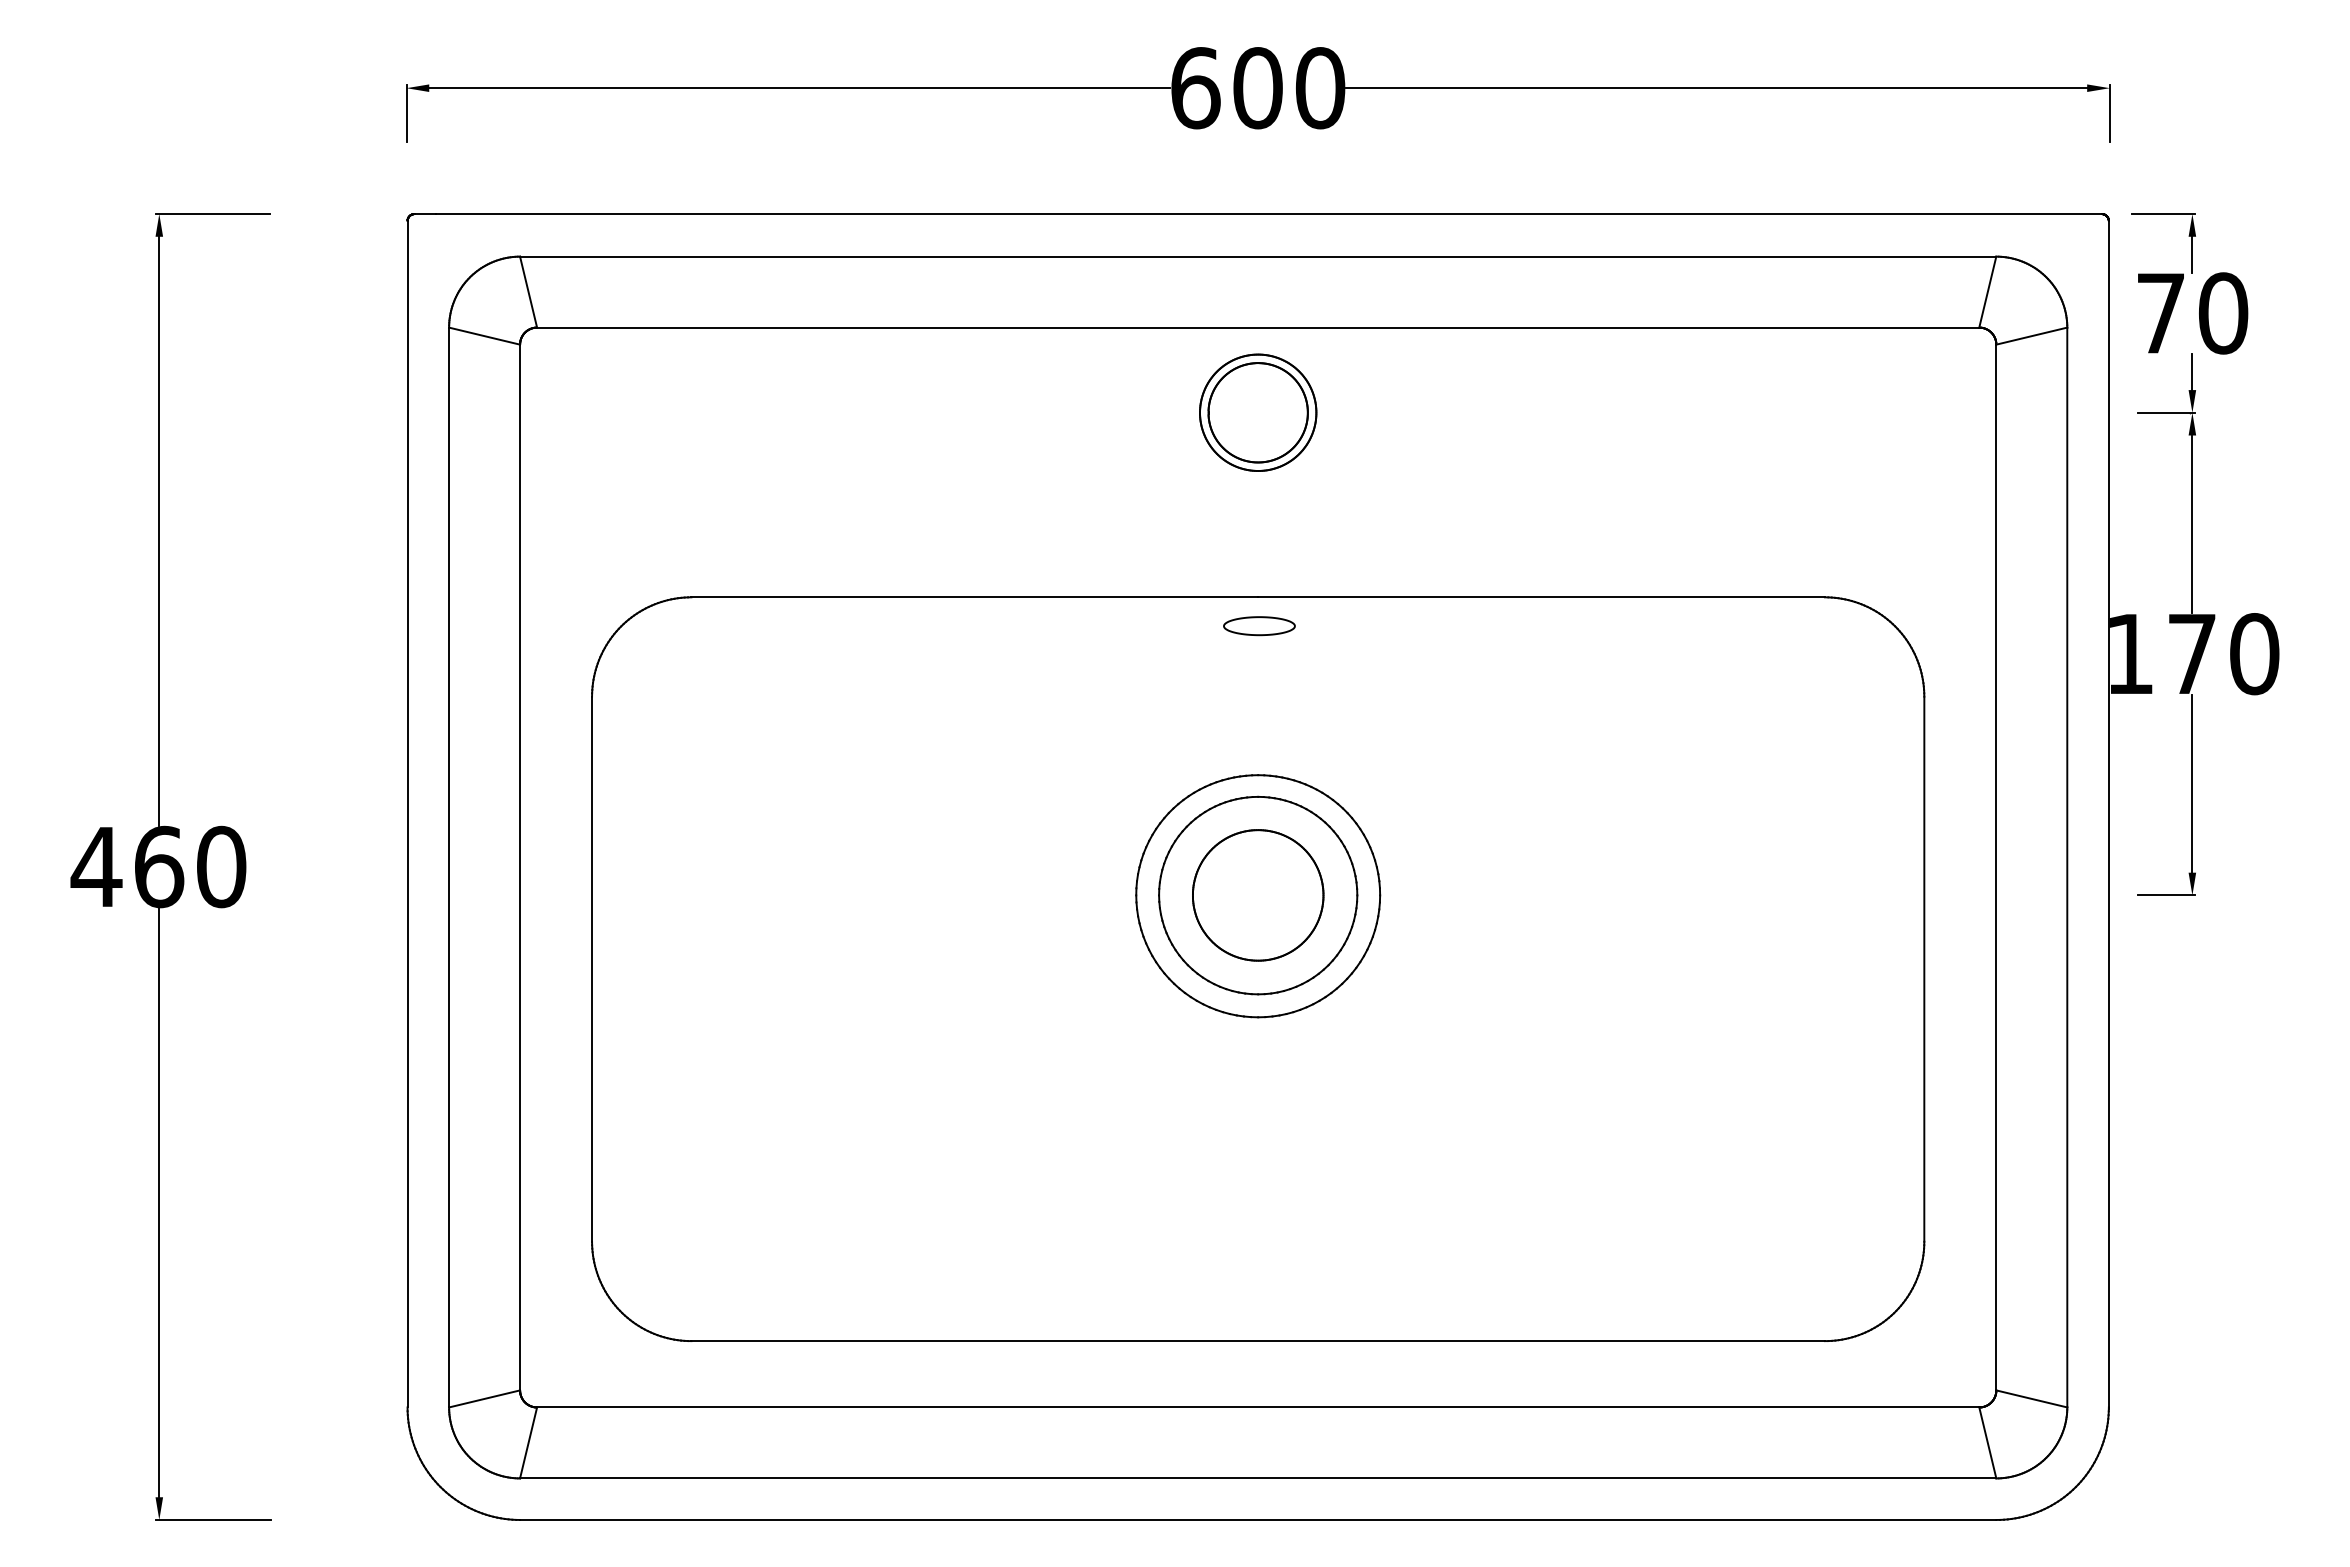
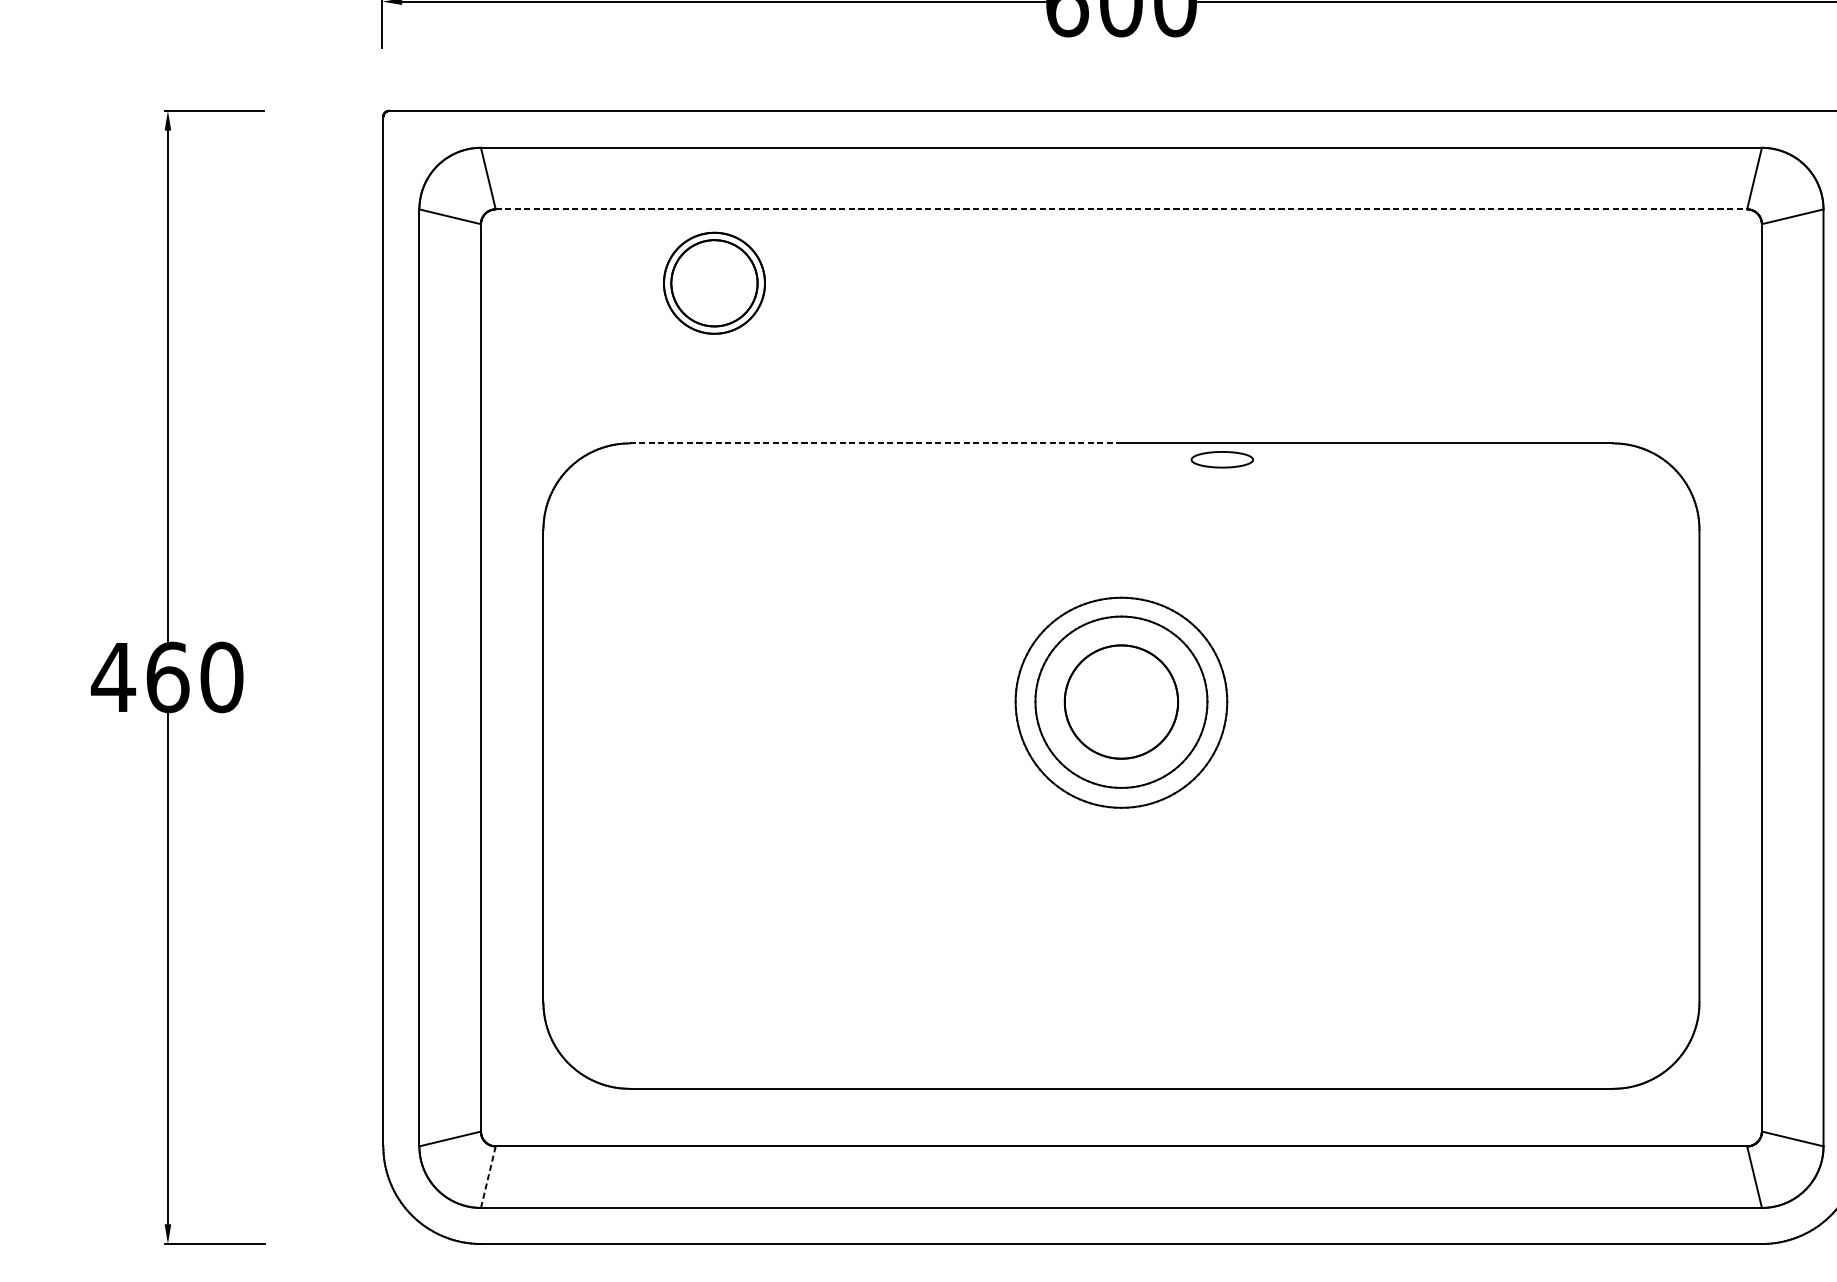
line: (1258, 327) -> (1121, 209), solid -> dashed
part: (1258, 412) -> (714, 283), moved
line: (975, 597) -> (876, 443), solid -> dashed
part: (1259, 626) -> (1222, 460), moved
line: (528, 1442) -> (488, 1176), solid -> dashed

